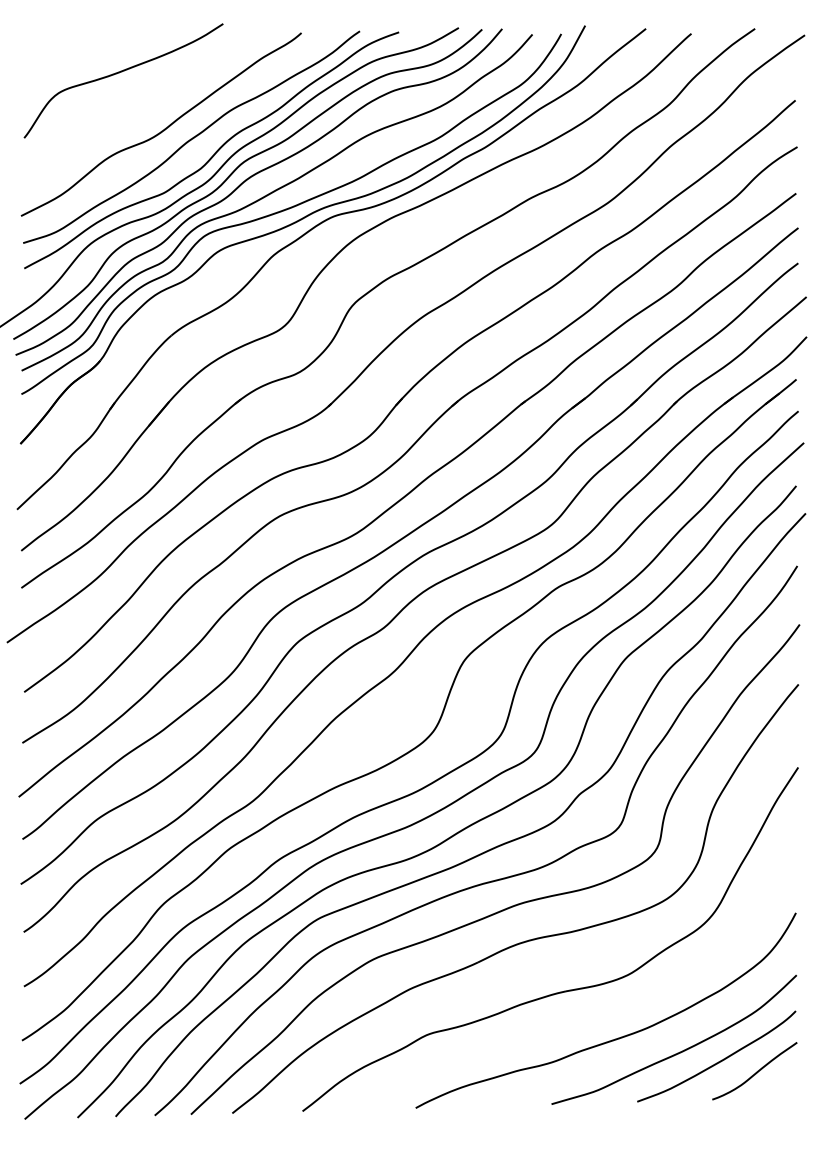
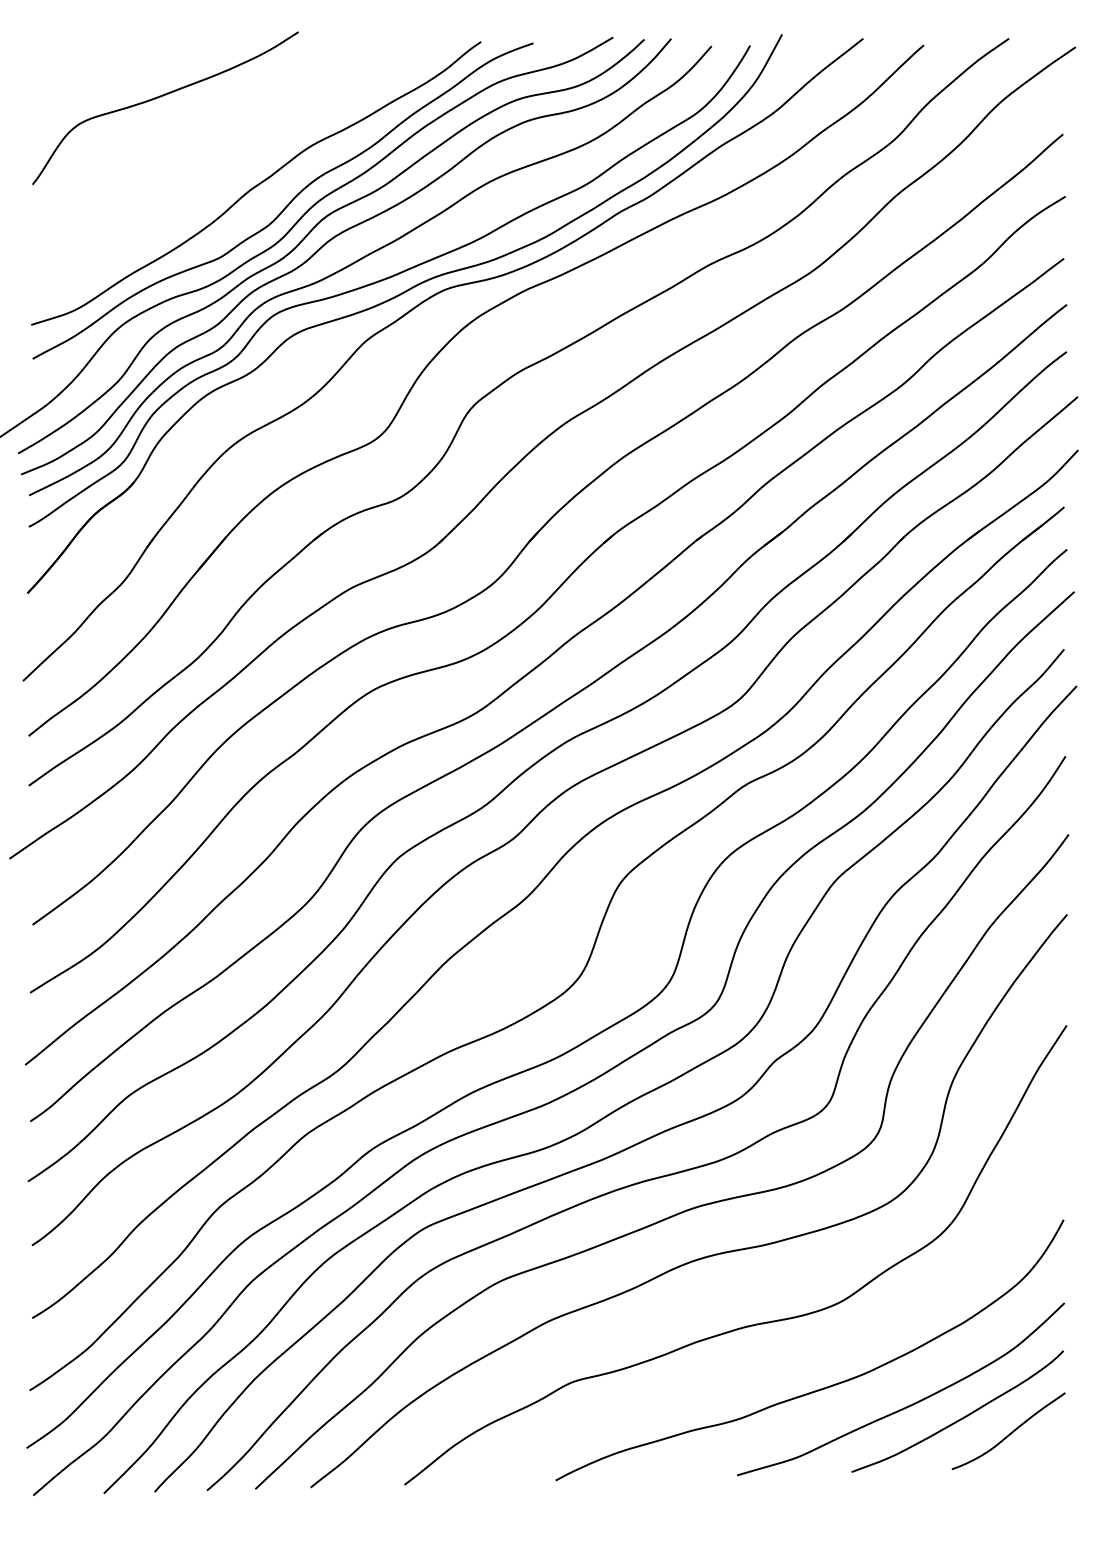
curve: (164, 128) -> (220, 171), removed

